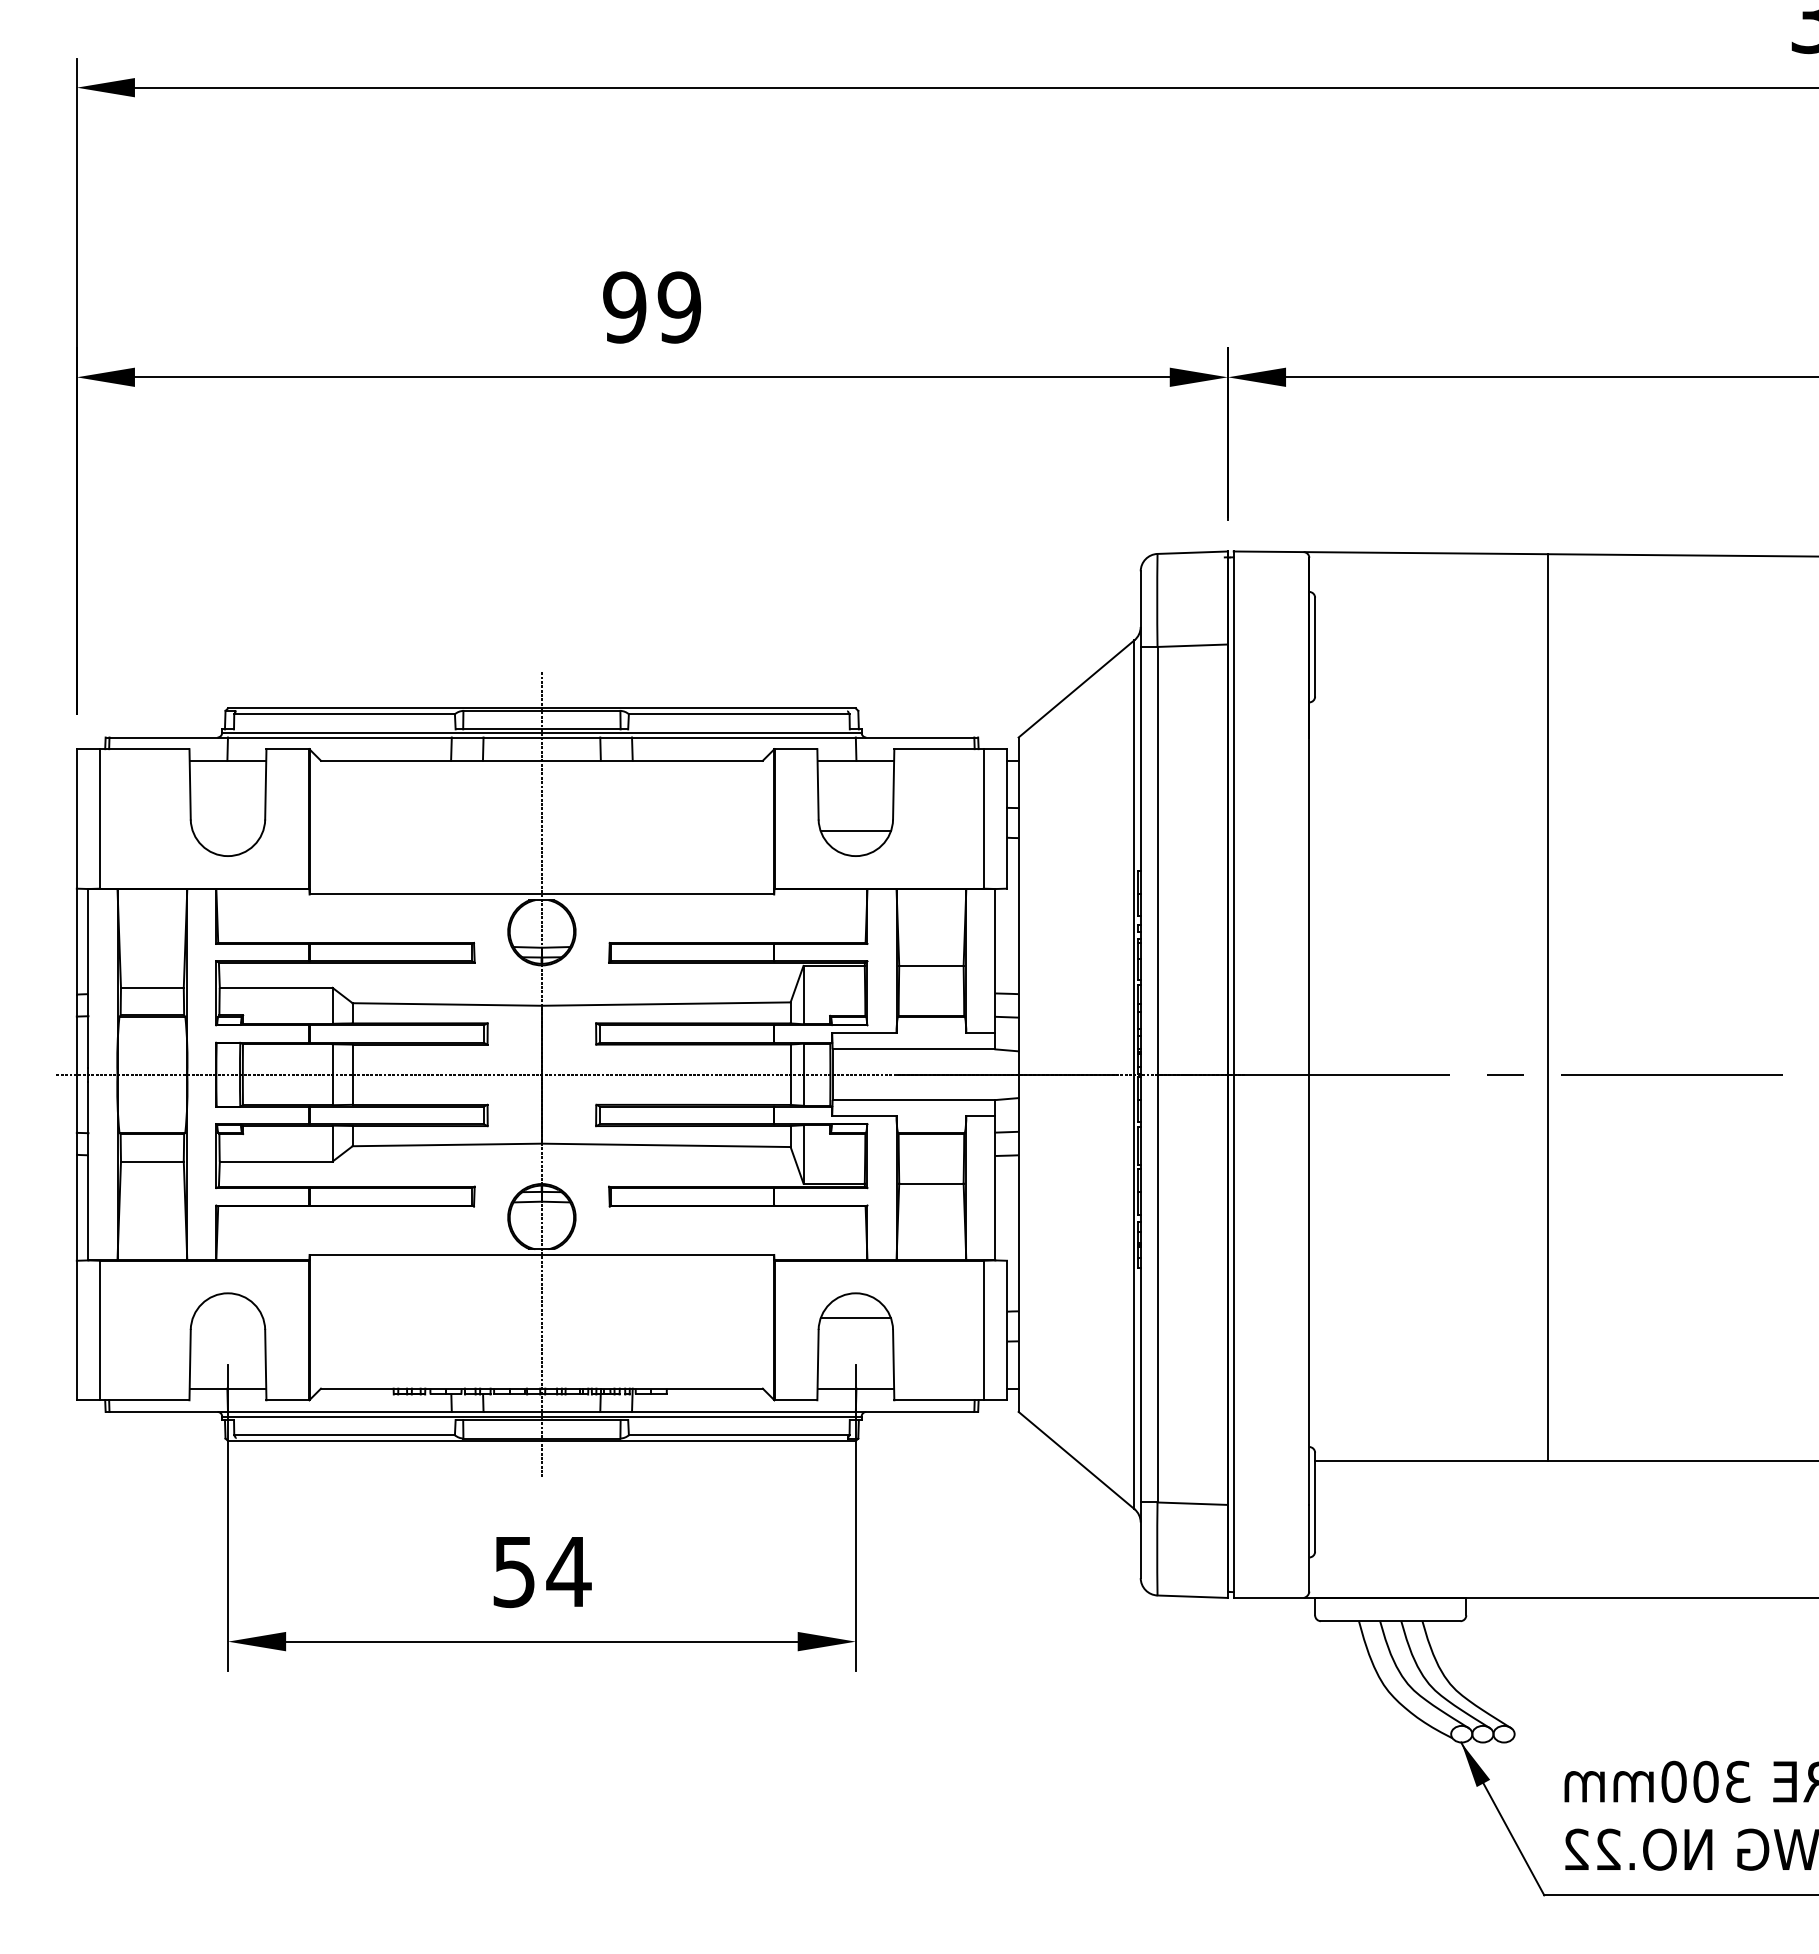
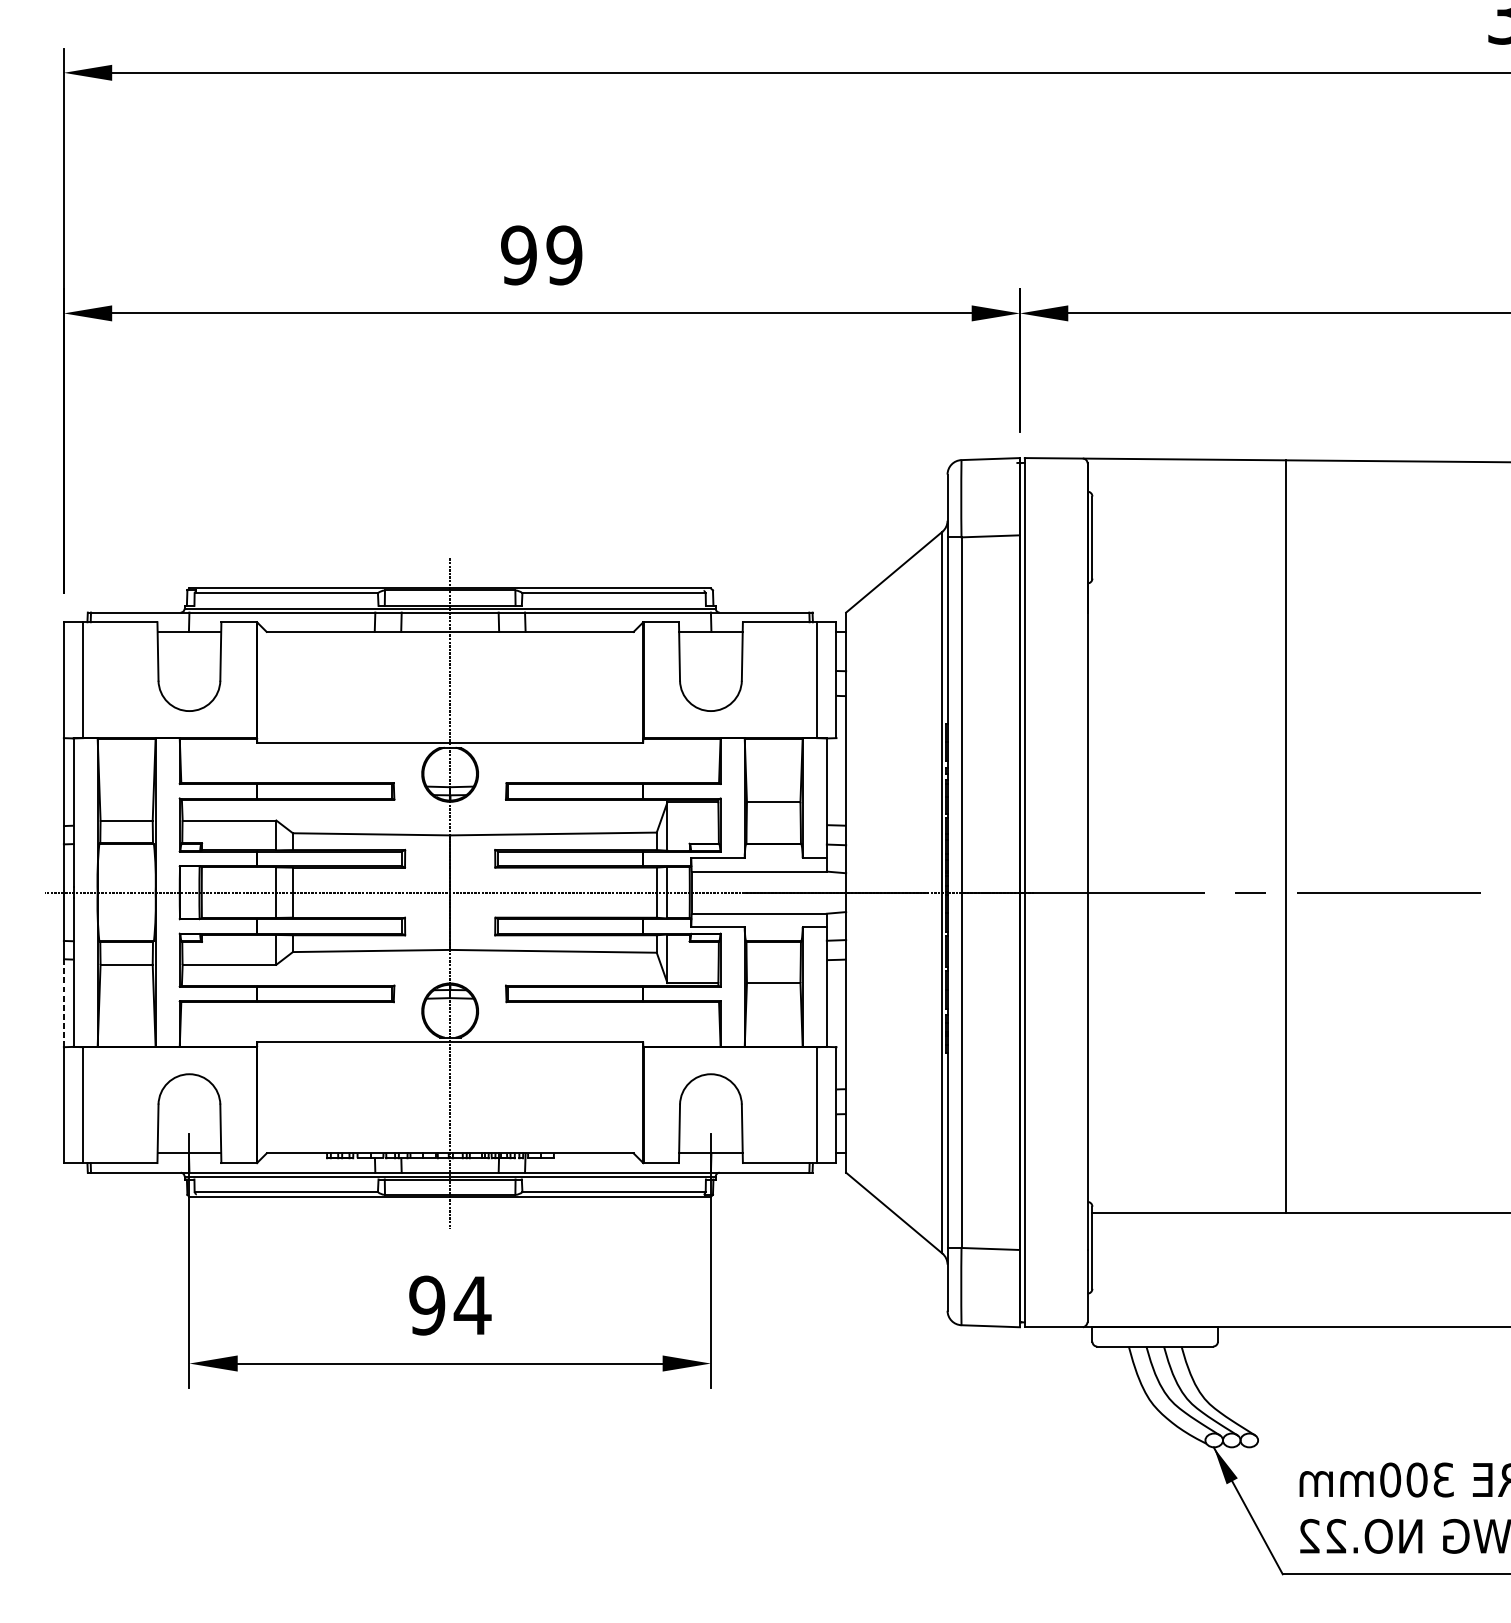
line: (855, 831) -> (710, 690), removed
line: (76, 1207) -> (63, 1002), solid -> dashed
line: (855, 1318) -> (710, 1095), removed
text: (513, 1571) -> (426, 1305), 54 -> 94

